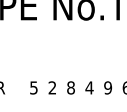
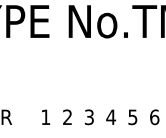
text: (107, 87) -> (132, 116), 9 -> 5
text: (33, 88) -> (45, 117), 5 -> 1
text: (71, 88) -> (89, 117), 8 -> 3

